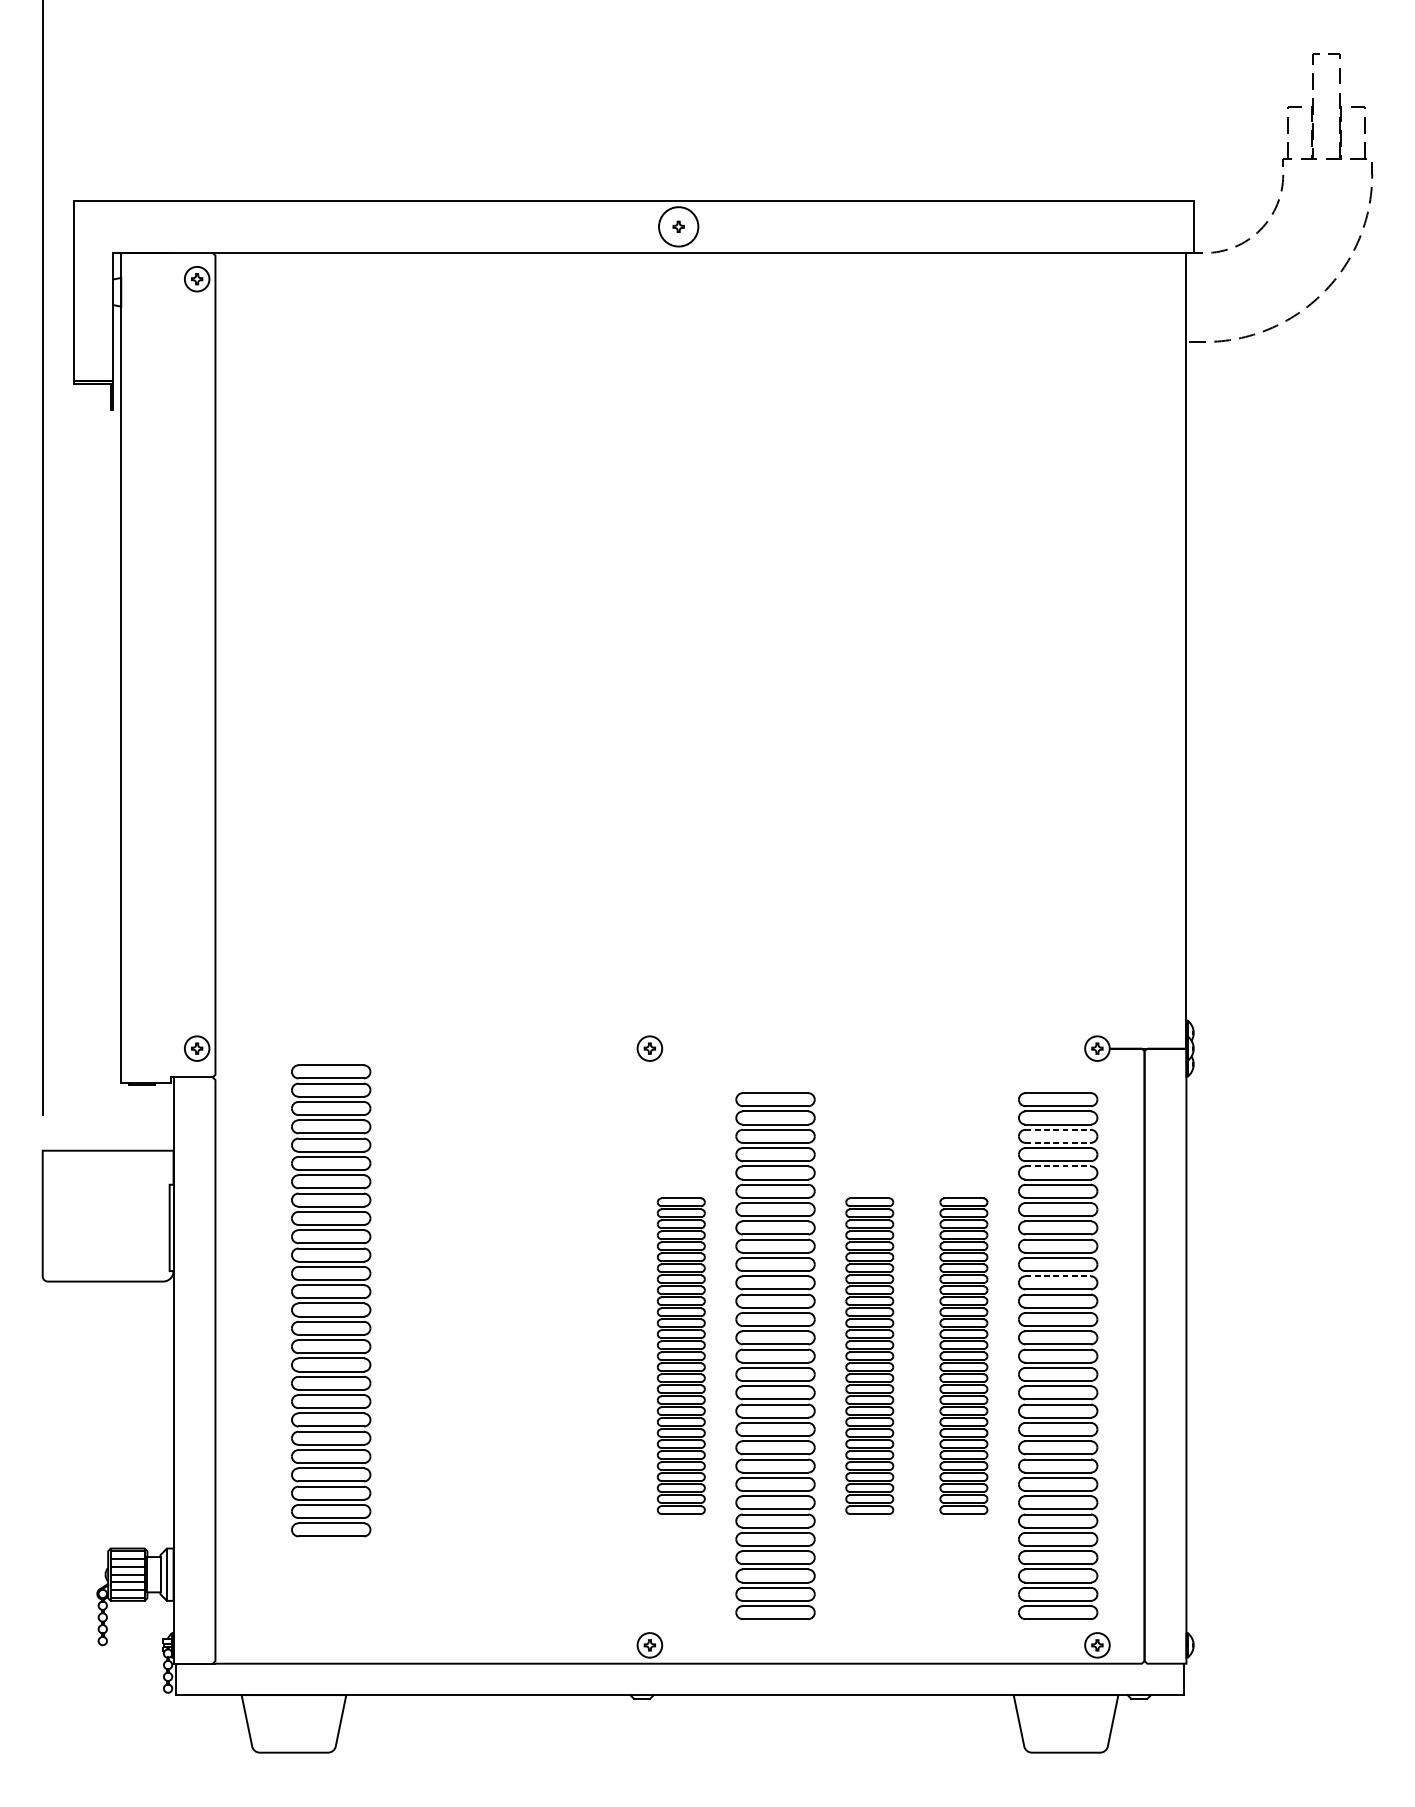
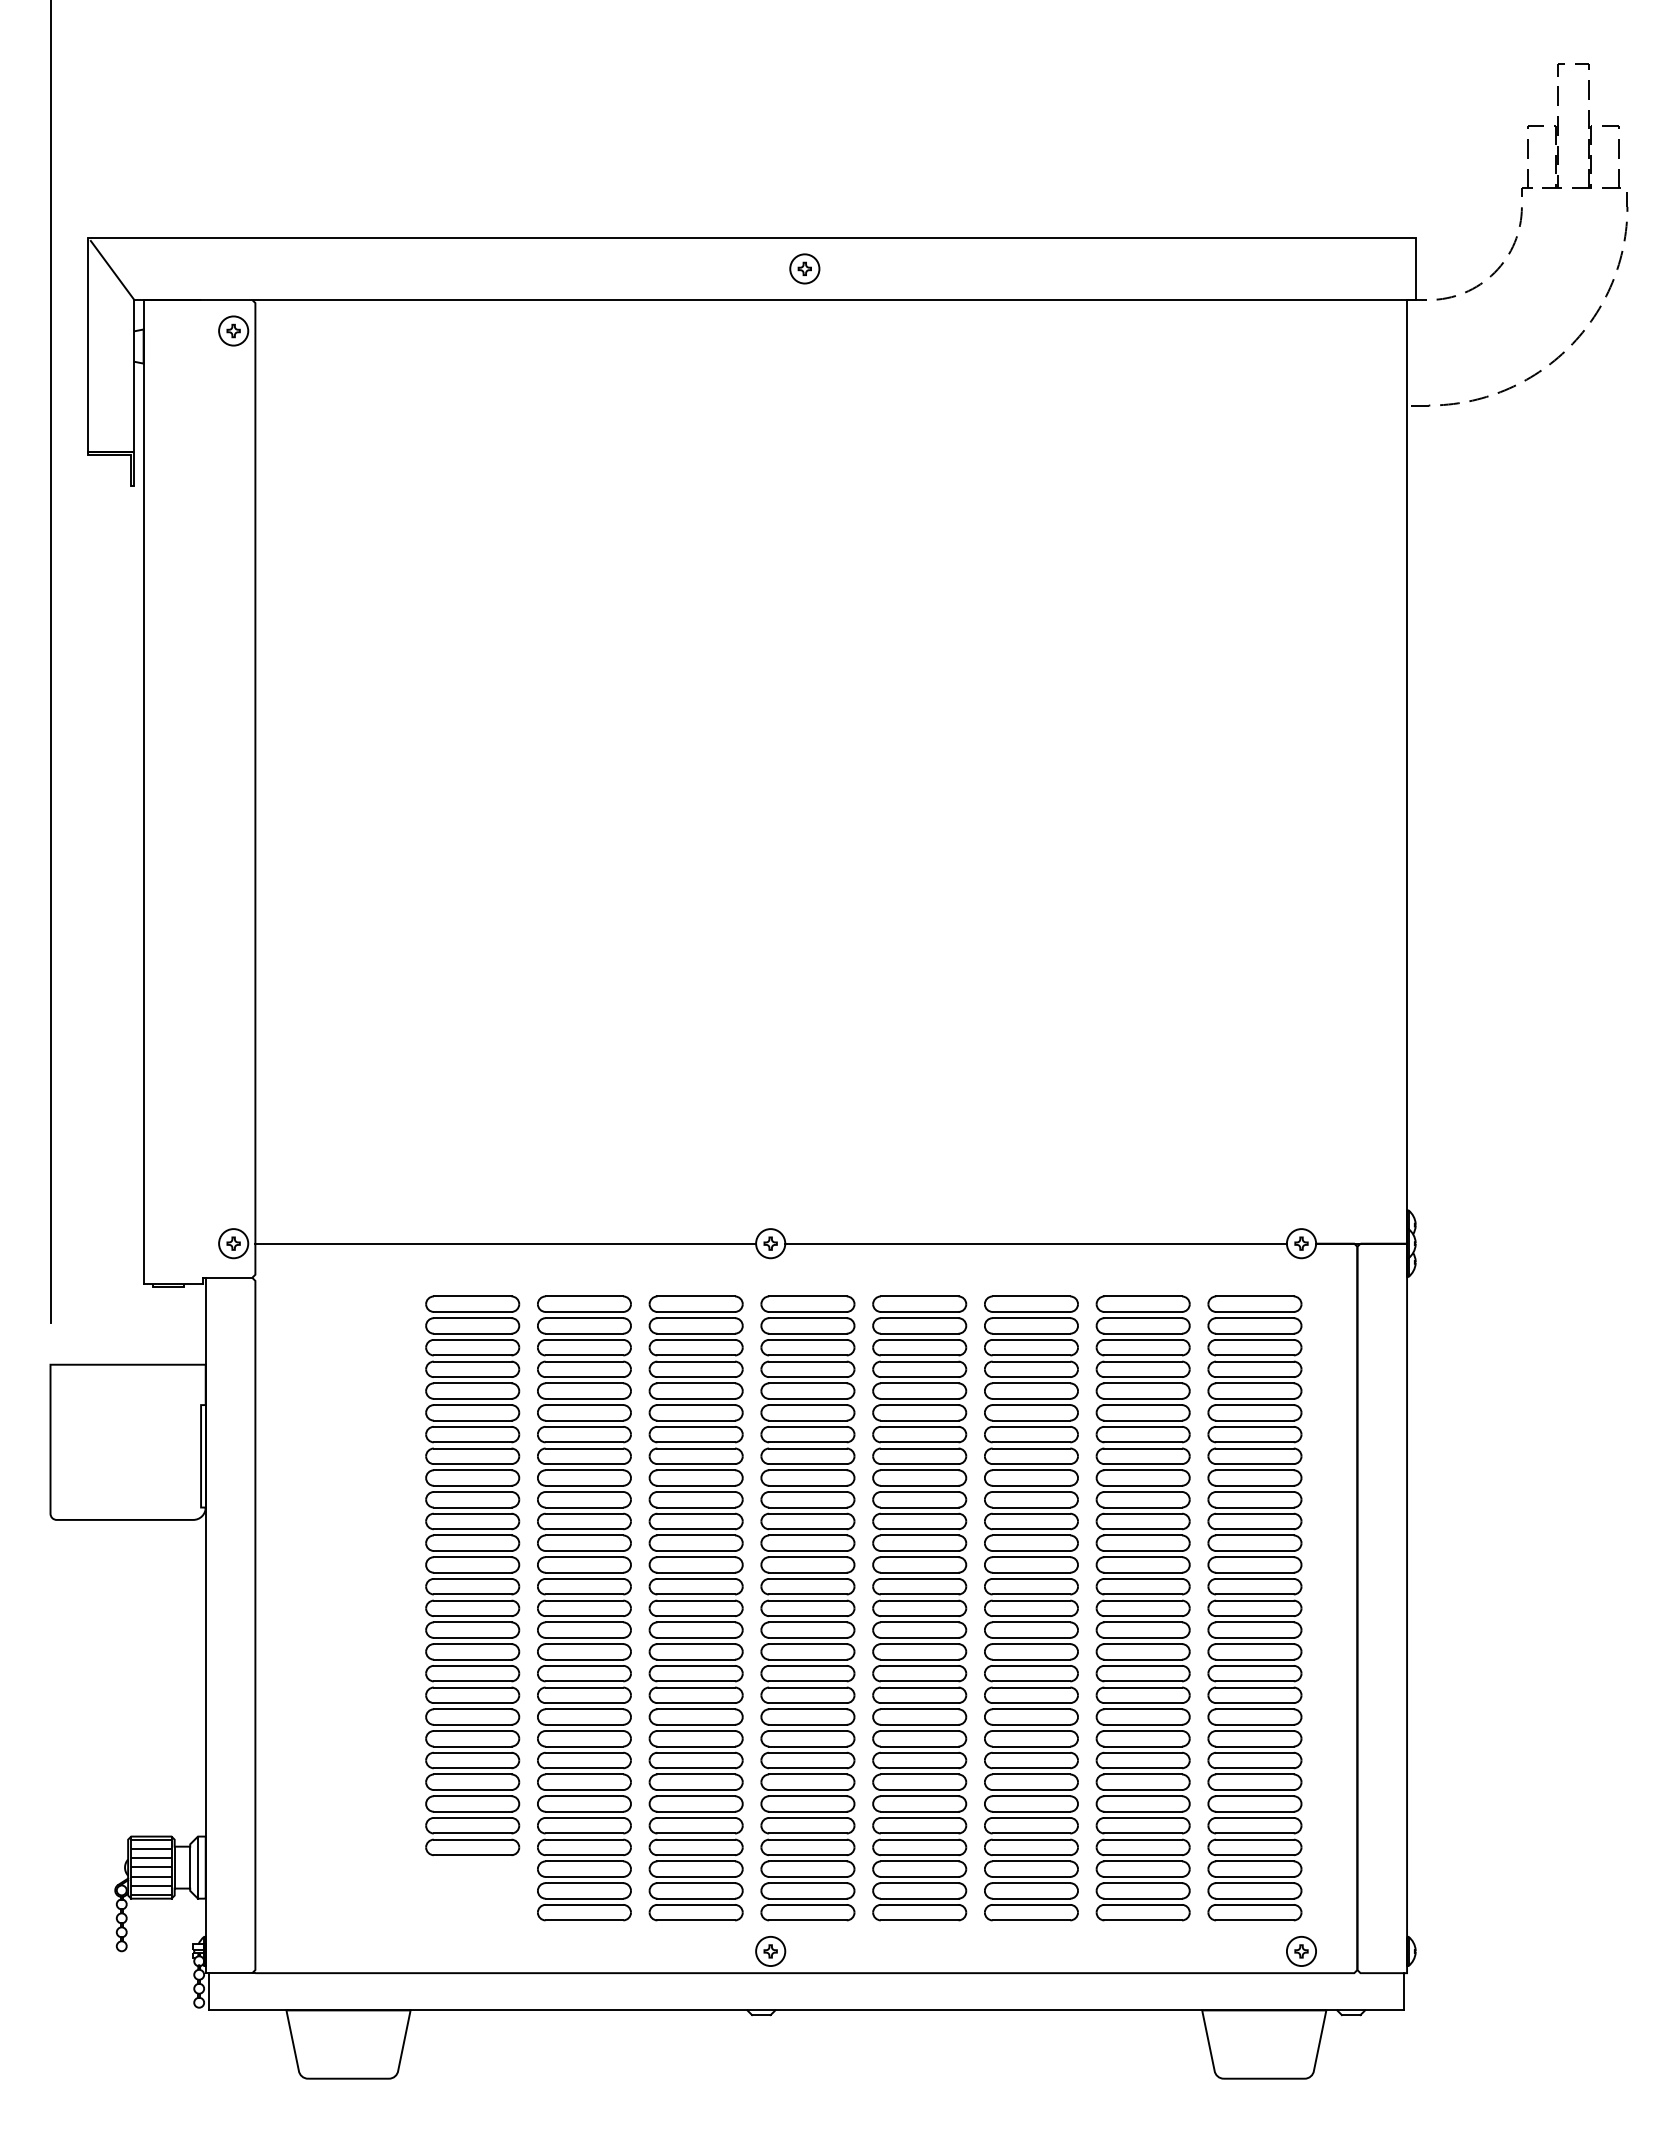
circle: (678, 226) -> (804, 268), size x0.62
line: (94, 228) -> (112, 270), added
line: (426, 1048) -> (505, 1243), added
line: (873, 1048) -> (1035, 1243), added
line: (1057, 1129) -> (1254, 1339), dashed -> solid
line: (1057, 1142) -> (1254, 1355), dashed -> solid
line: (1057, 1166) -> (1254, 1383), dashed -> solid
line: (1057, 1276) -> (1254, 1513), dashed -> solid
part: (331, 1300) -> (472, 1575), moved
part: (492, 1356) -> (584, 1608), added
part: (586, 1356) -> (695, 1608), added
part: (680, 1356) -> (807, 1608), size x1.67
part: (869, 1356) -> (1031, 1608), size x1.67
part: (963, 1356) -> (1142, 1608), size x1.67

